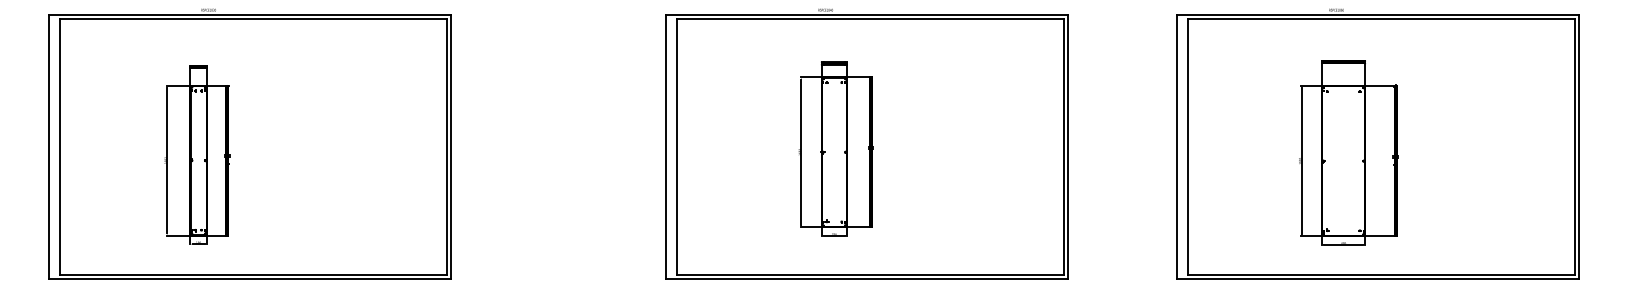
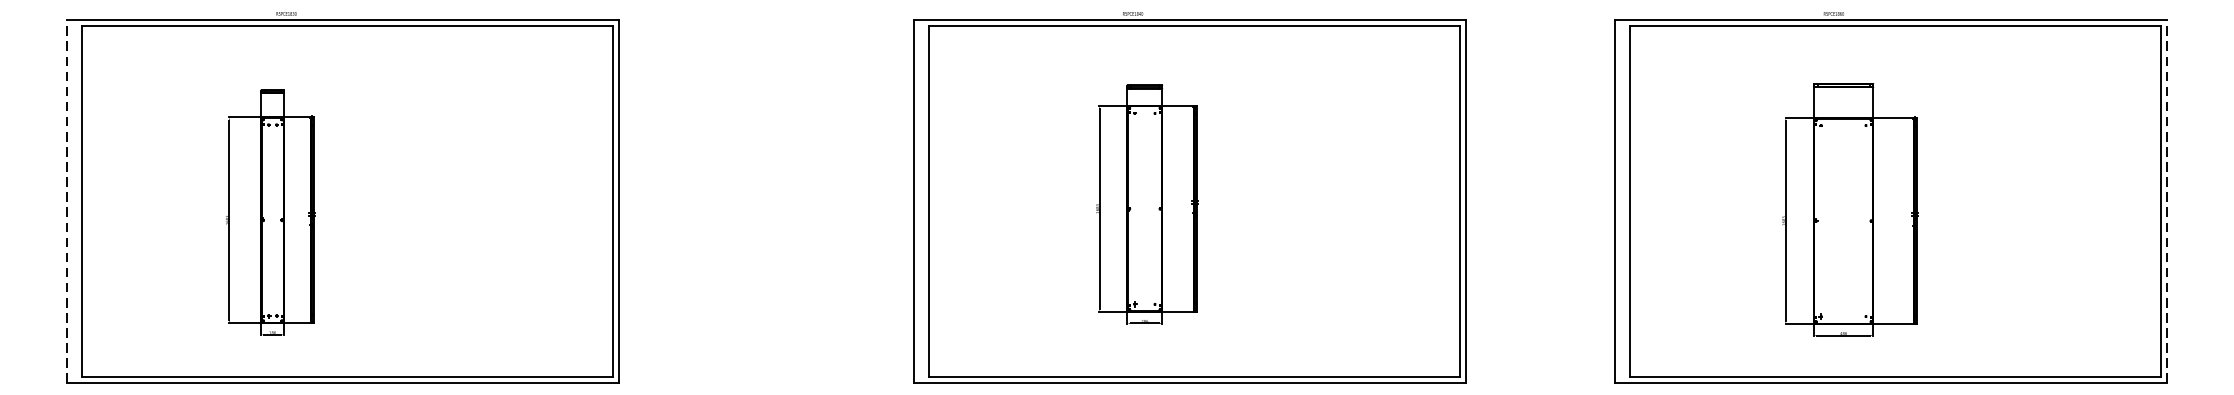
line: (48, 146) -> (66, 200), solid -> dashed
line: (1579, 146) -> (2167, 200), solid -> dashed

